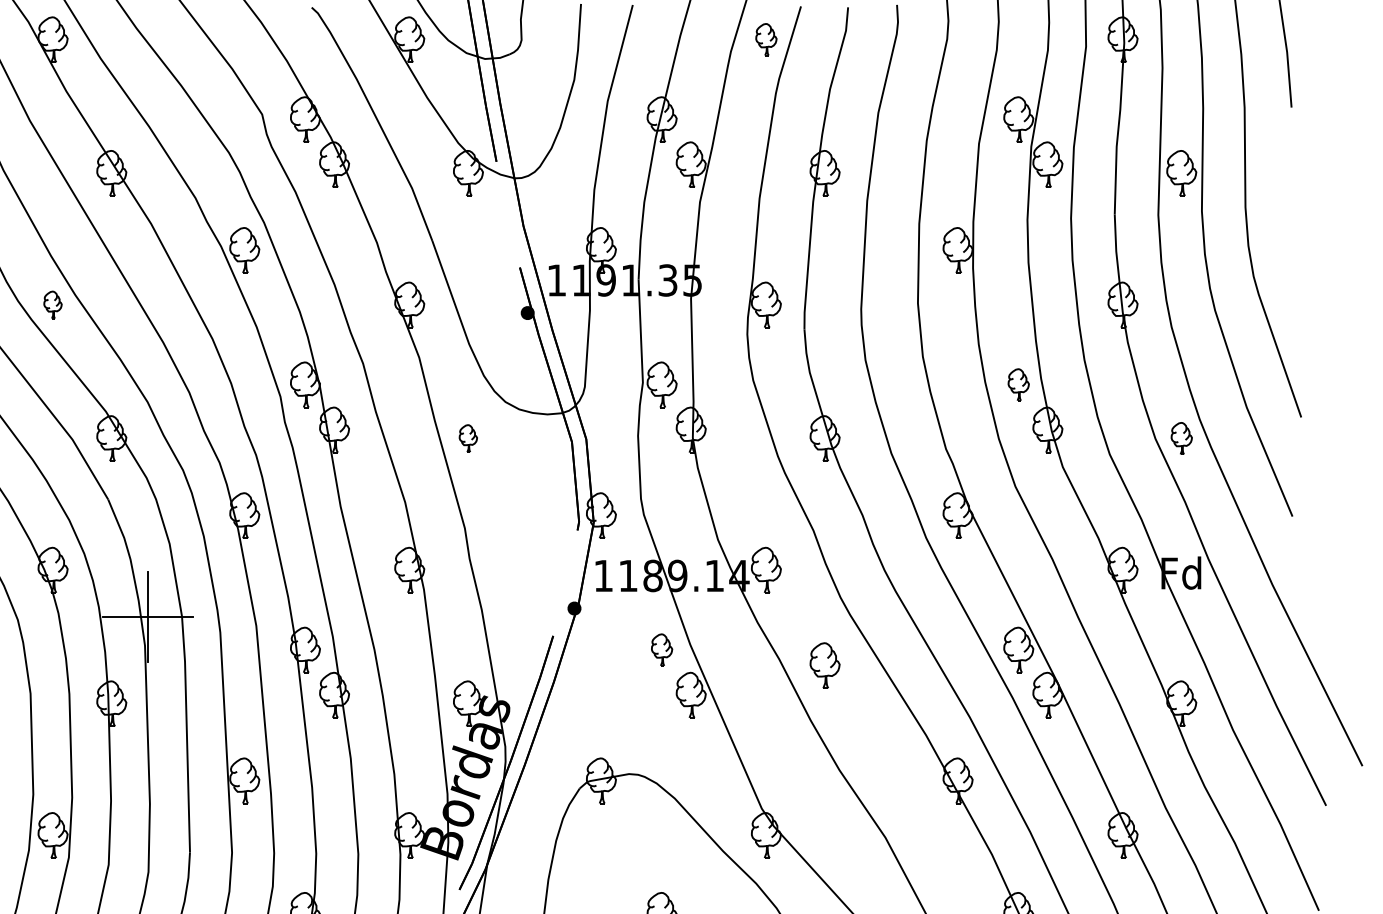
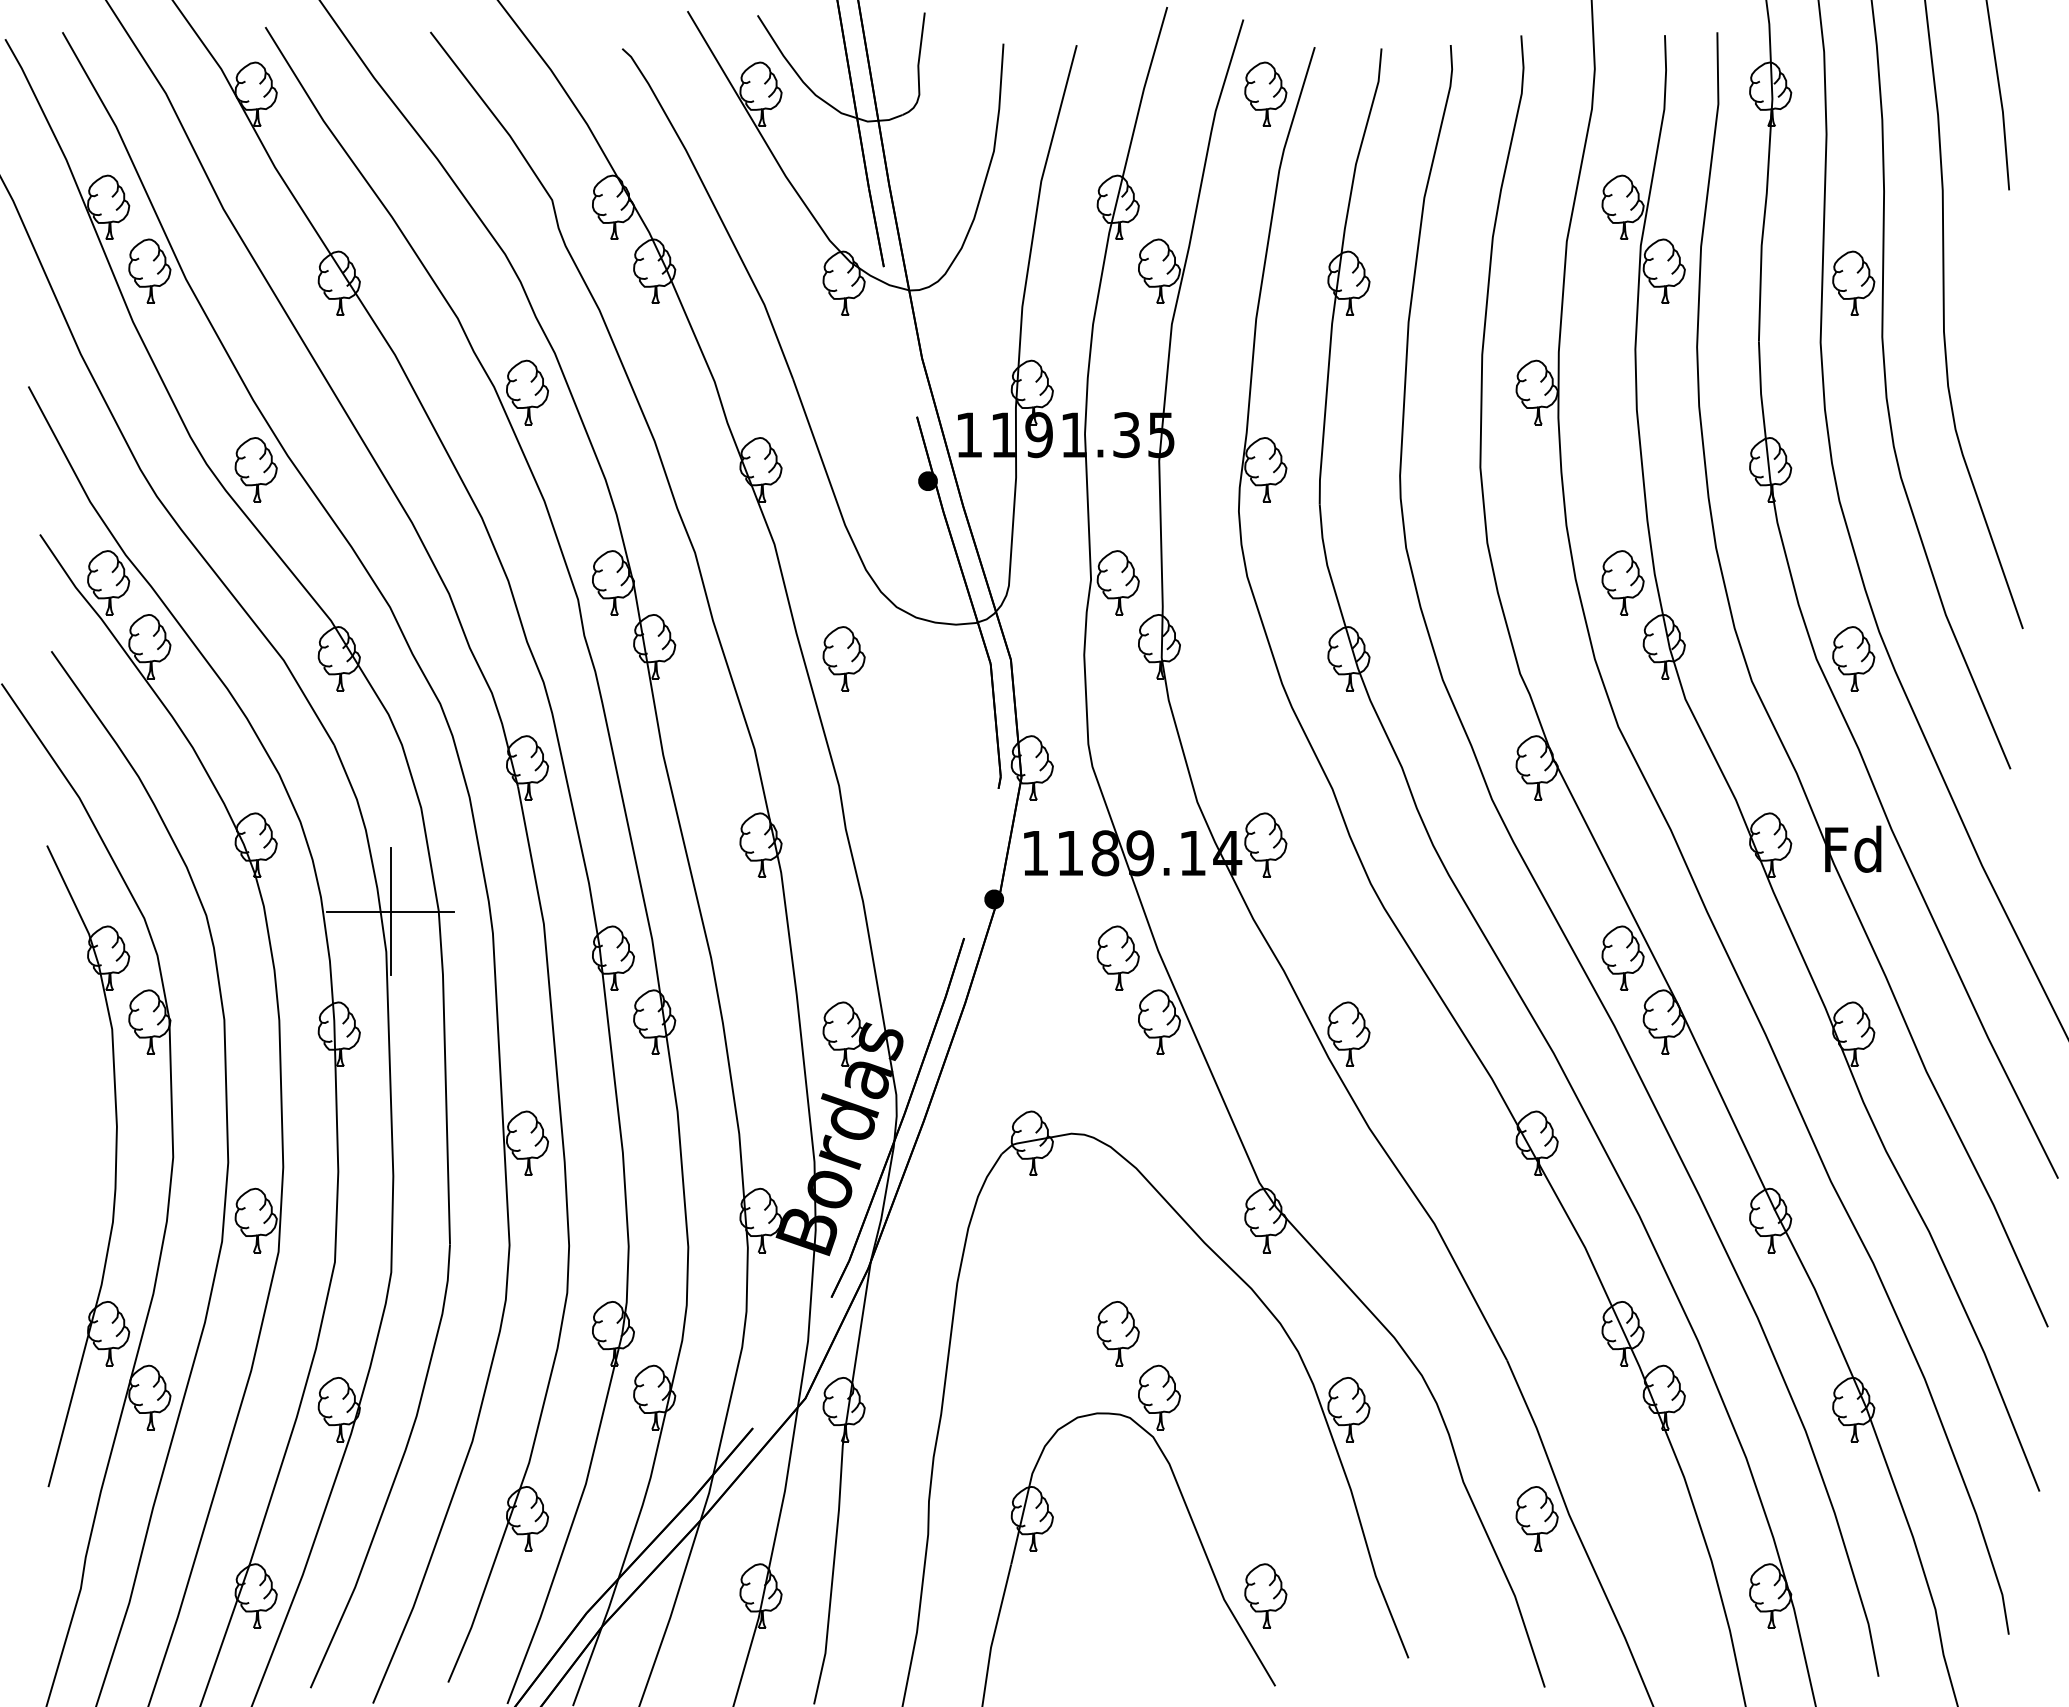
part: (766, 39) -> (1265, 93), size x1.43
part: (52, 304) -> (255, 469), size x1.67
part: (1018, 384) -> (1622, 582), size x1.43
part: (468, 438) -> (843, 658), size x1.67
part: (1181, 438) -> (1853, 658), size x1.43
part: (661, 649) -> (1117, 957), size x1.43
part: (824, 665) -> (1348, 1033), moved

